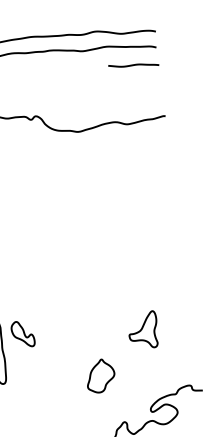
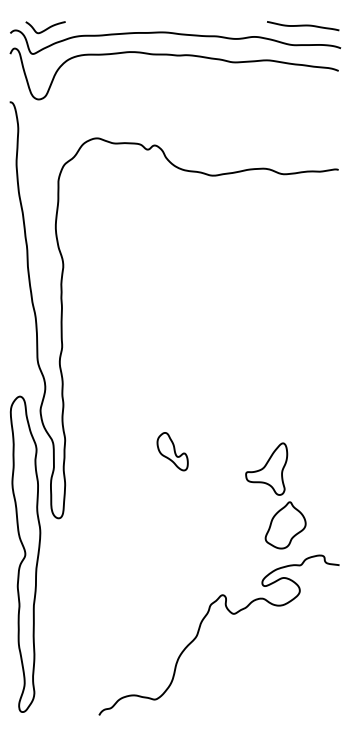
curve: (134, 65) -> (303, 26), moved
part: (22, 334) -> (172, 451), moved
part: (100, 376) -> (285, 525), moved

